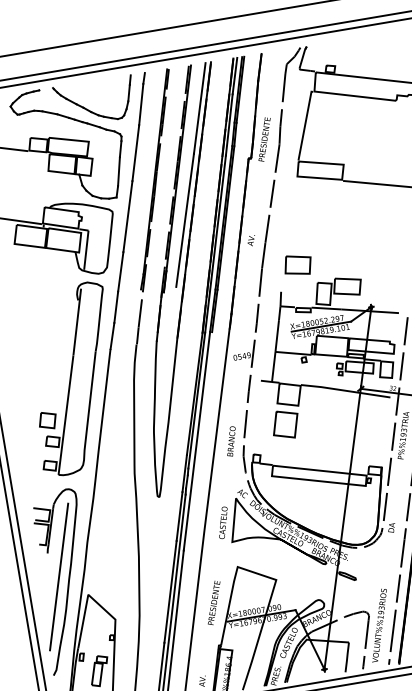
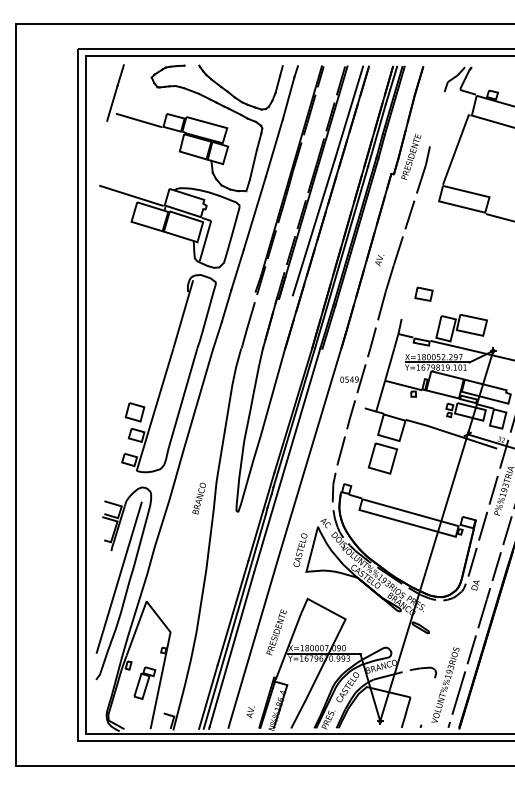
line: (283, 100) -> (437, 119), removed
part: (297, 265) -> (423, 294), size x0.6
text: (230, 441) -> (198, 498), moved
line: (365, 643) -> (427, 701), removed

